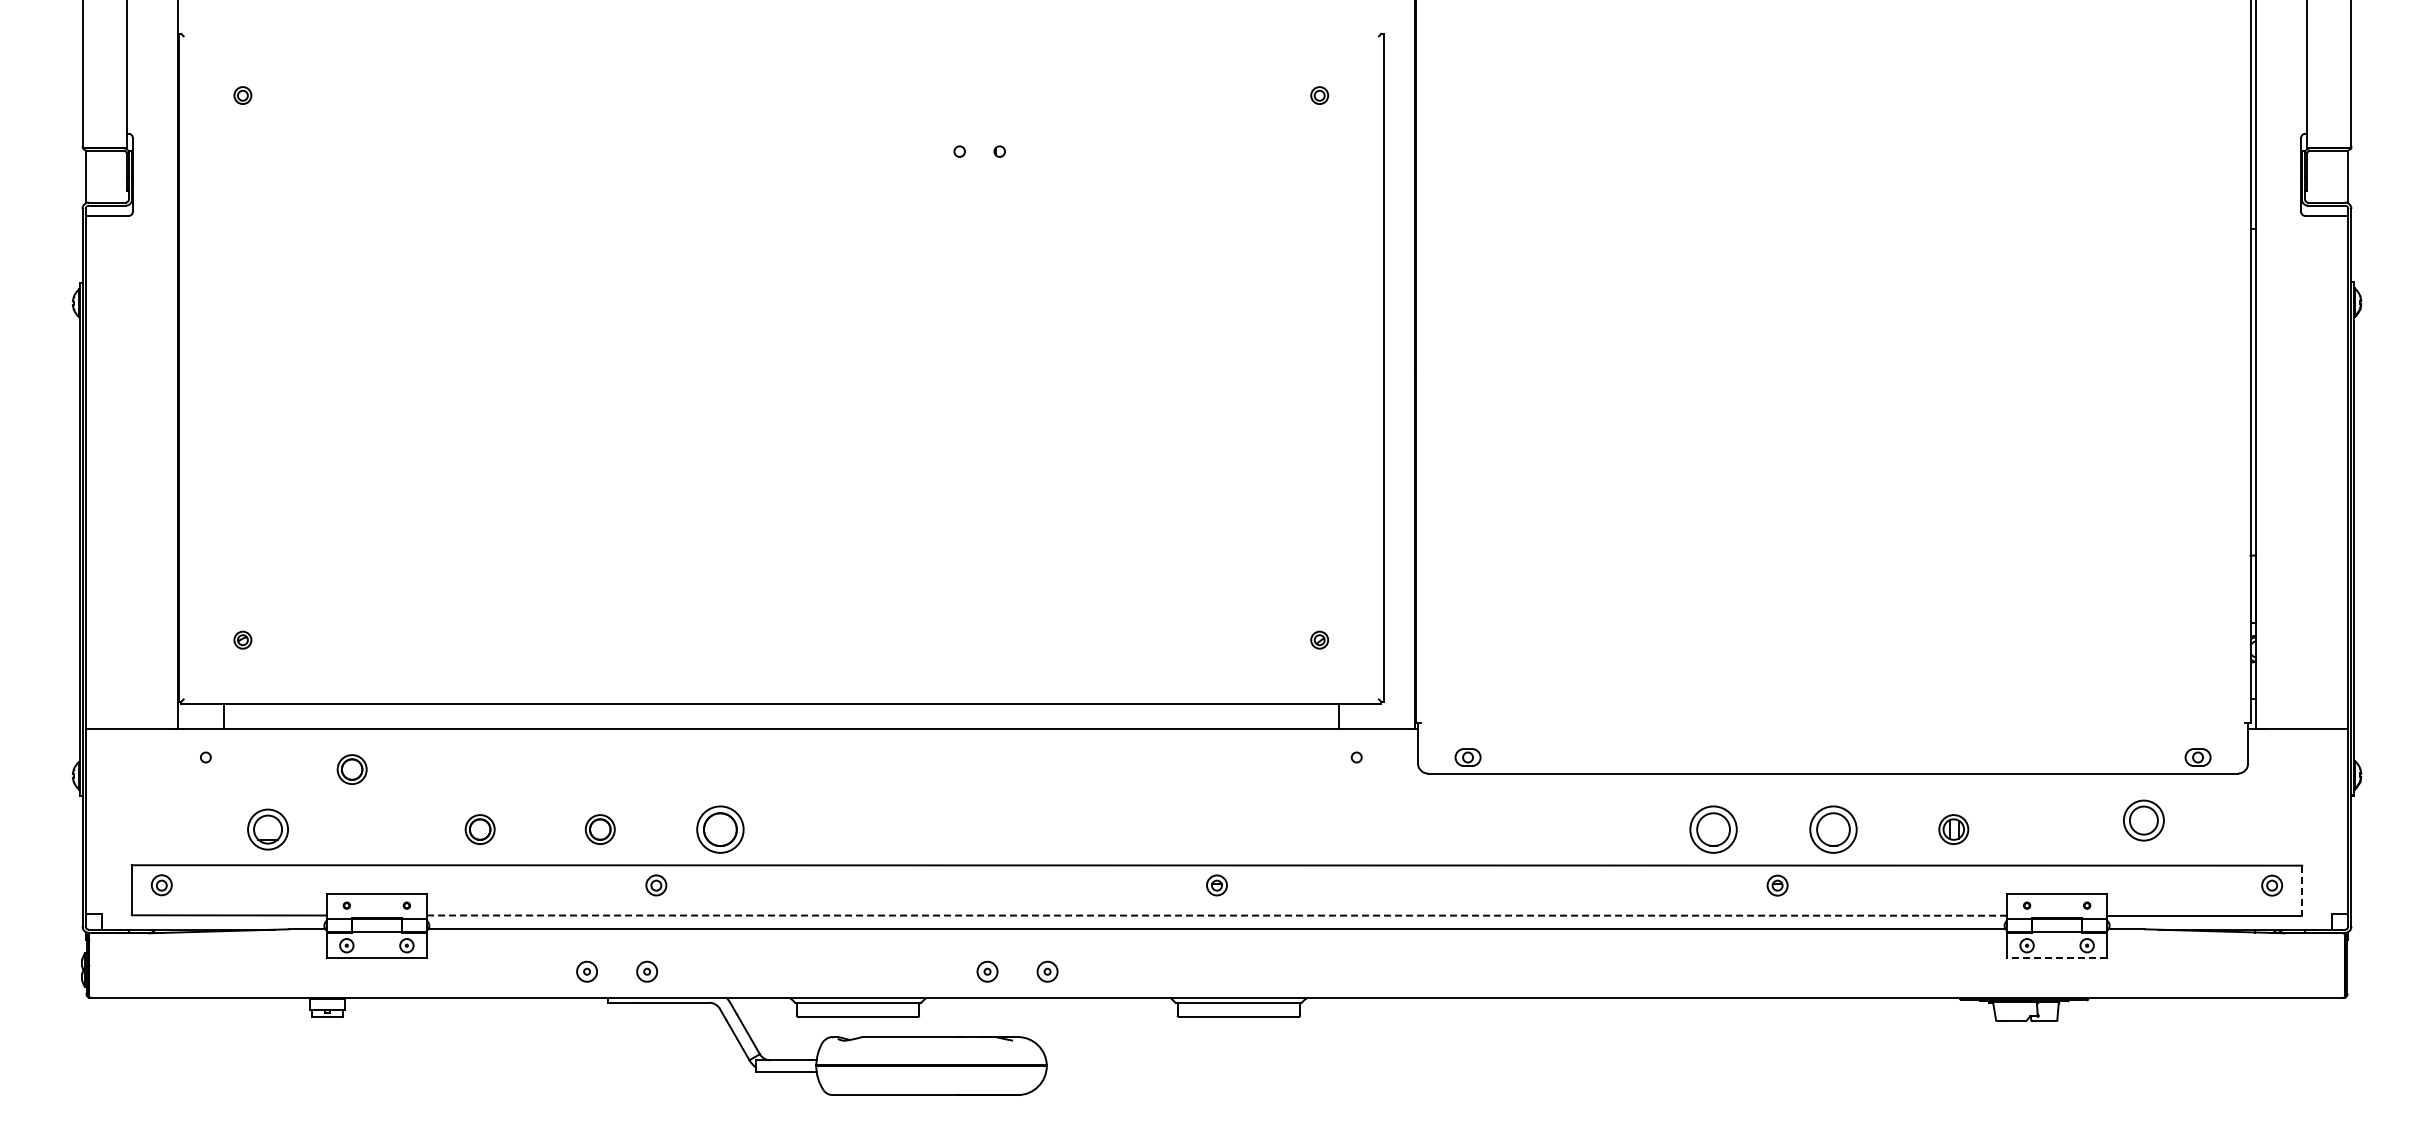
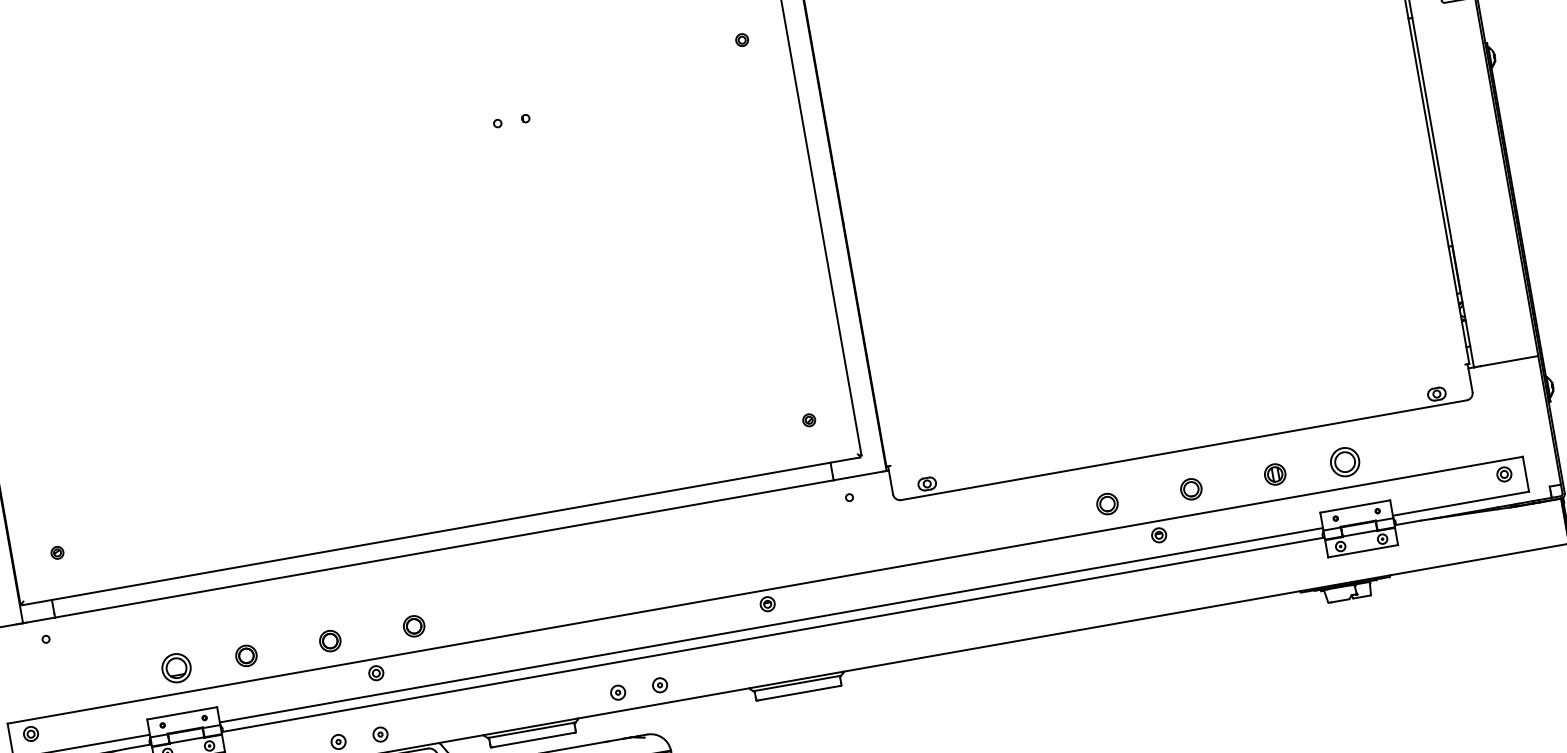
part: (351, 769) -> (149, 629), removed
part: (2143, 820) -> (1344, 462), moved
part: (267, 829) -> (176, 668), moved
part: (720, 829) -> (414, 626), size x0.62
part: (1713, 829) -> (1107, 504), size x0.62
part: (1833, 829) -> (1191, 489), size x0.62
line: (2302, 891) -> (1526, 474), dashed -> solid
line: (1216, 915) -> (771, 625), dashed -> solid
line: (2056, 957) -> (1362, 551), dashed -> solid

